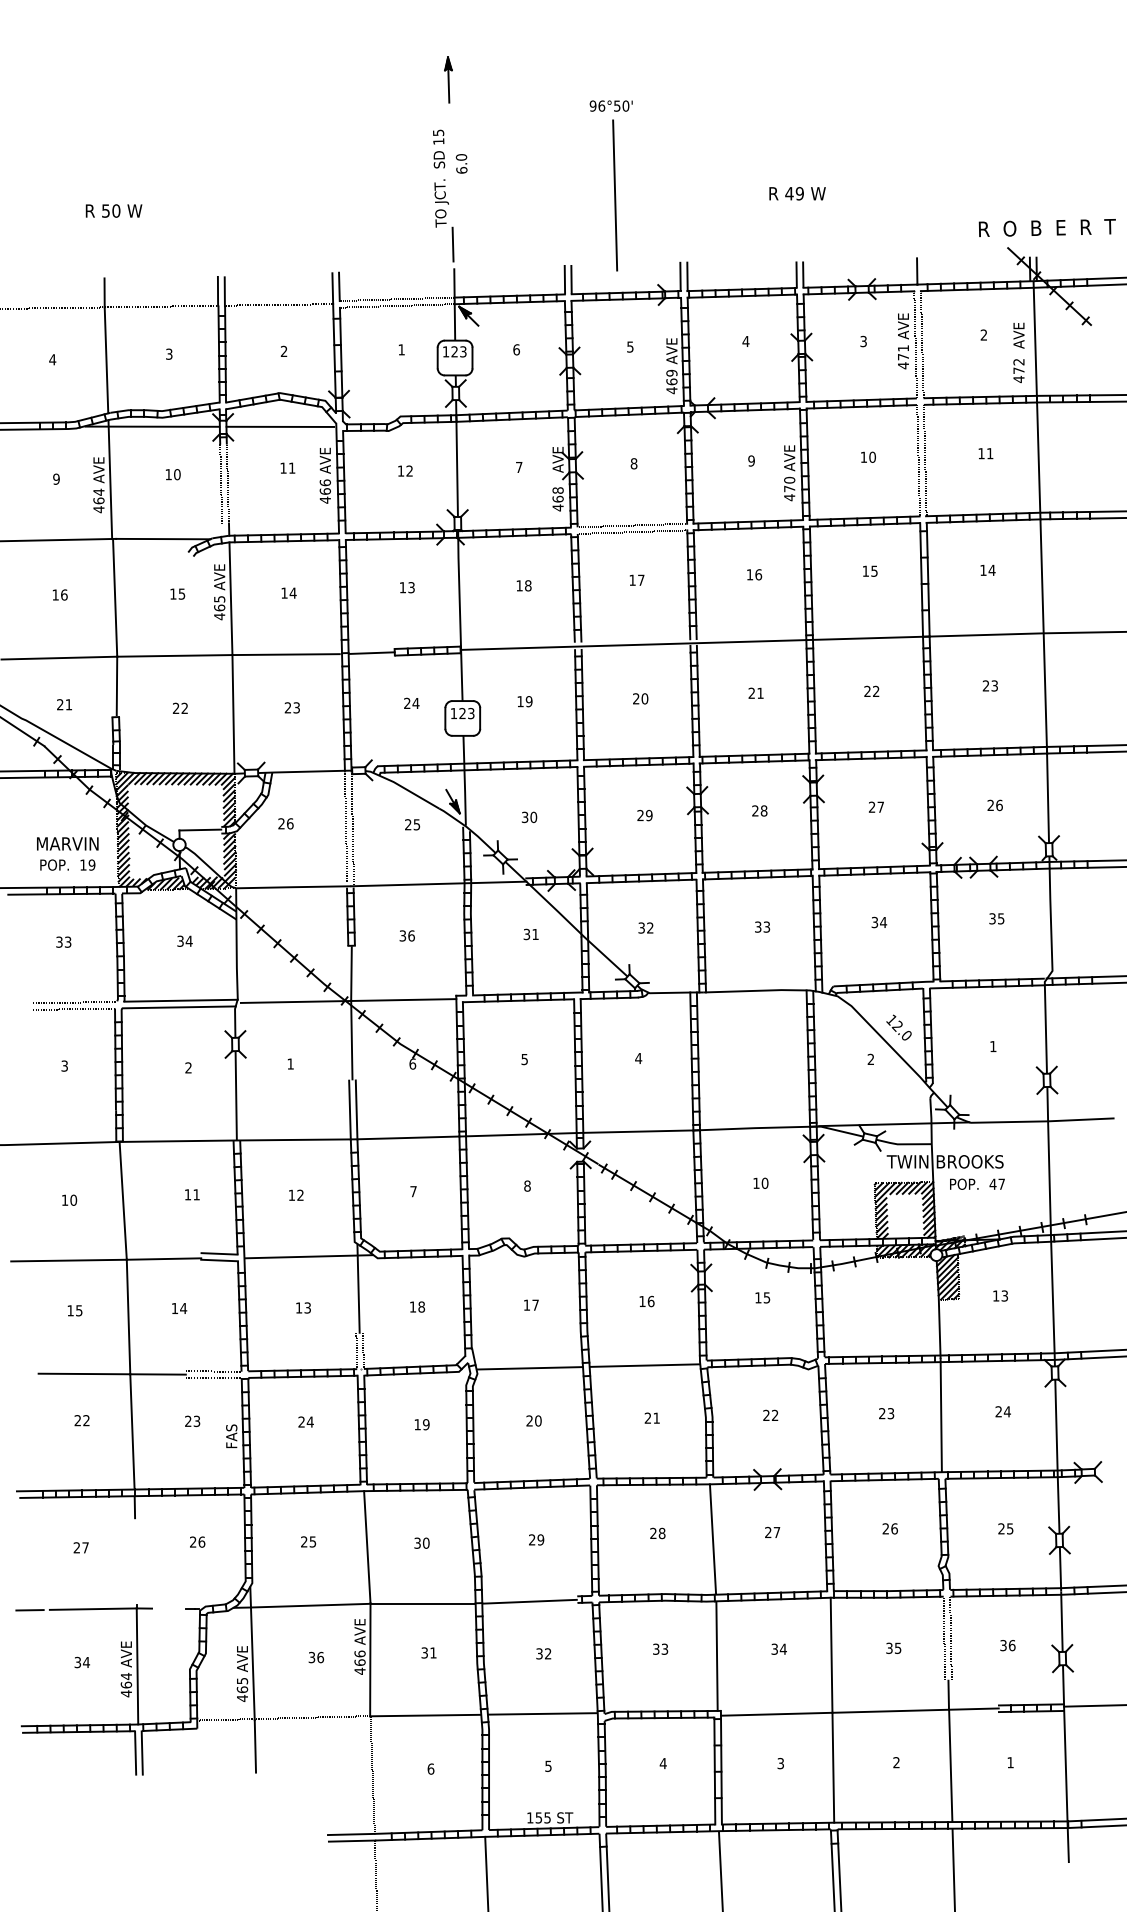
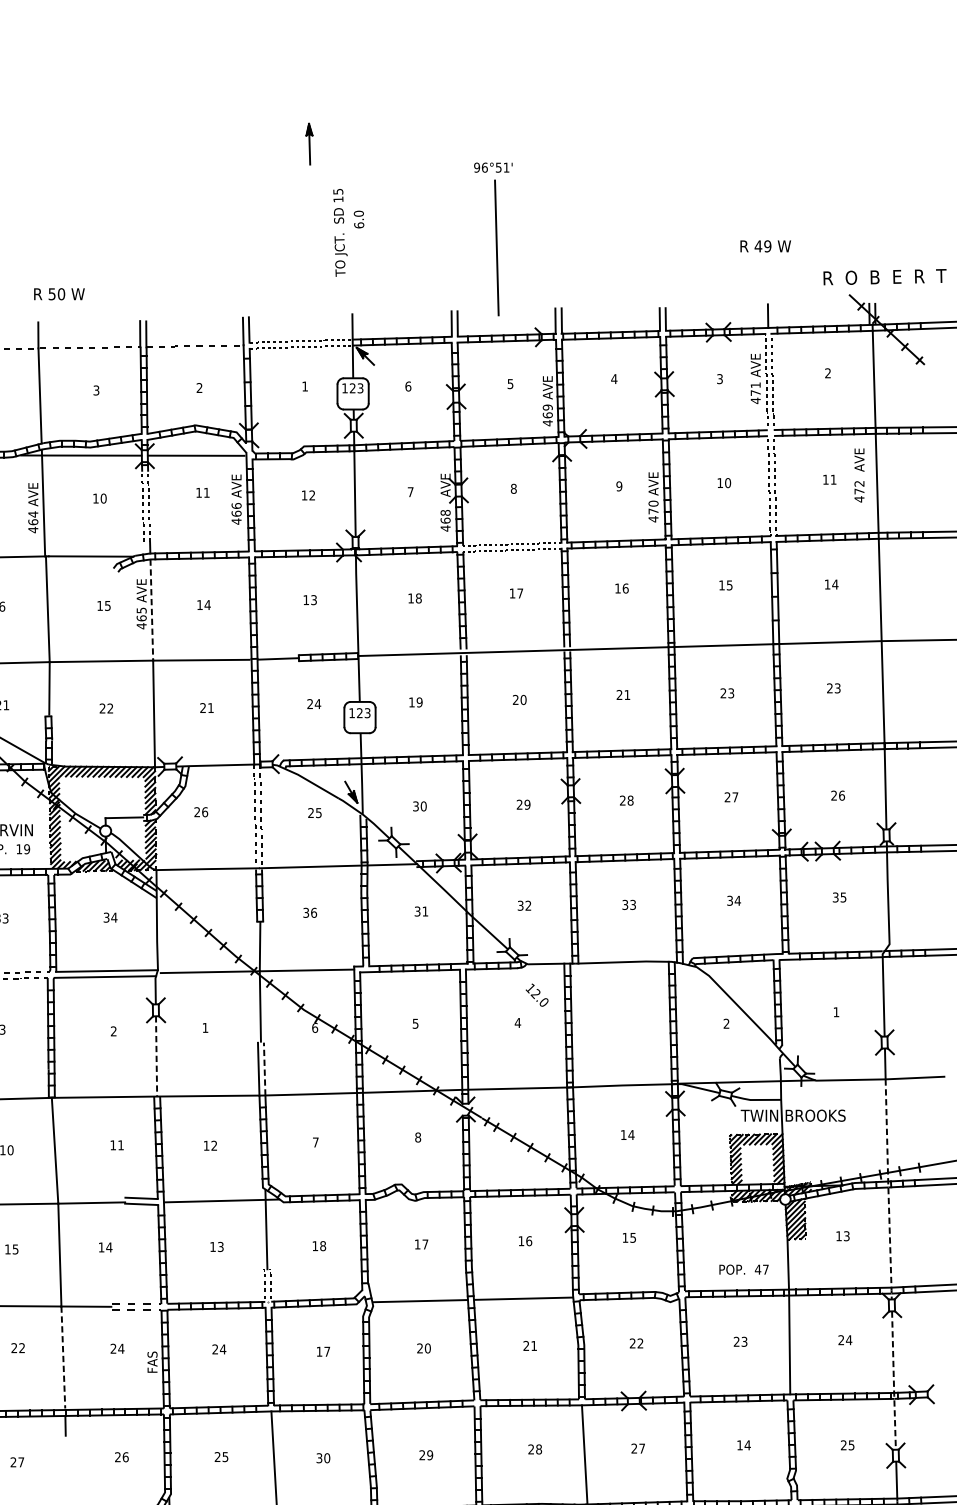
part: (448, 79) -> (309, 143), moved
text: (625, 105) -> (506, 167), 96°50' -> 96°51'
text: (797, 193) -> (765, 246), moved
text: (113, 210) -> (58, 293), moved
line: (452, 244) -> (350, 291), removed
text: (1018, 352) -> (859, 475), moved
line: (230, 599) -> (151, 610), solid -> dashed
text: (876, 691) -> (731, 693), 22 -> 23
text: (296, 707) -> (210, 707), 23 -> 21
text: (898, 1027) -> (536, 995), moved
line: (236, 1095) -> (156, 1056), solid -> dashed
line: (356, 1109) -> (264, 1068), solid -> dashed
text: (764, 1182) -> (630, 1134), 10 -> 14
text: (977, 1183) -> (744, 1268), moved
line: (1051, 1244) -> (888, 1189), solid -> dashed
text: (196, 1421) -> (120, 1348), 23 -> 24
text: (426, 1424) -> (327, 1351), 19 -> 17
line: (132, 1431) -> (63, 1357), solid -> dashed
line: (1057, 1458) -> (894, 1382), solid -> dashed
text: (890, 1528) -> (744, 1444), 26 -> 14

